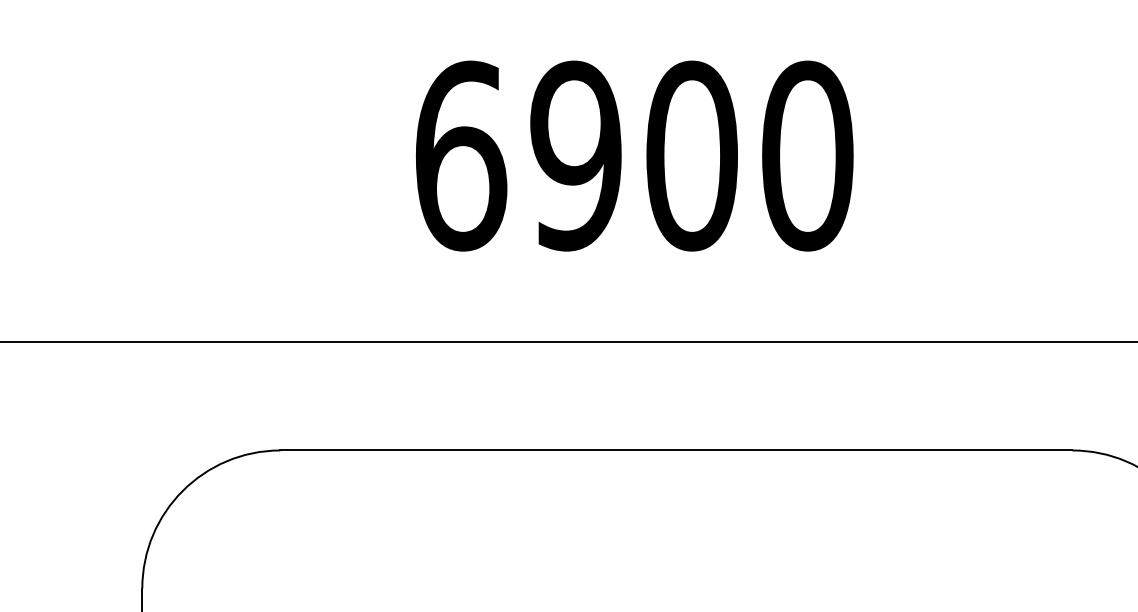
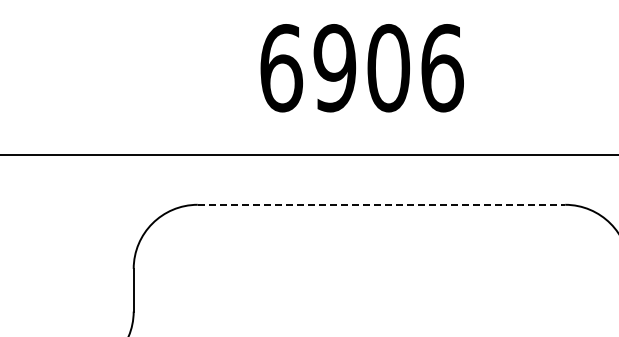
text: (807, 156) -> (442, 68), 6900 -> 6906
line: (676, 449) -> (381, 204), solid -> dashed

